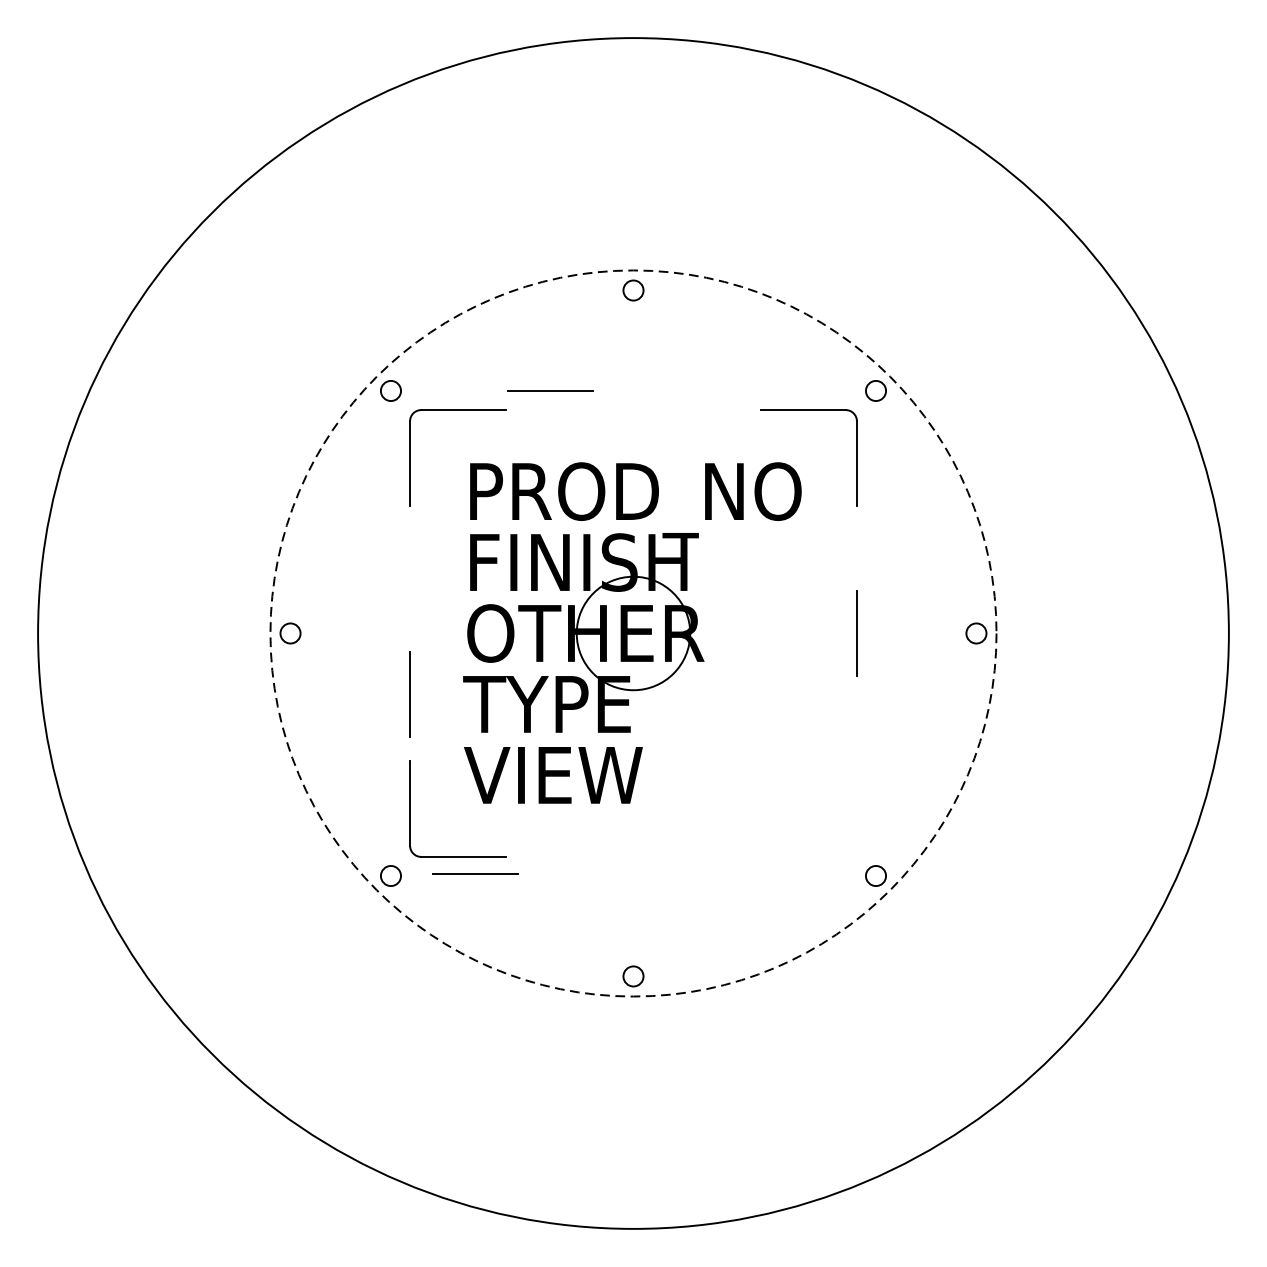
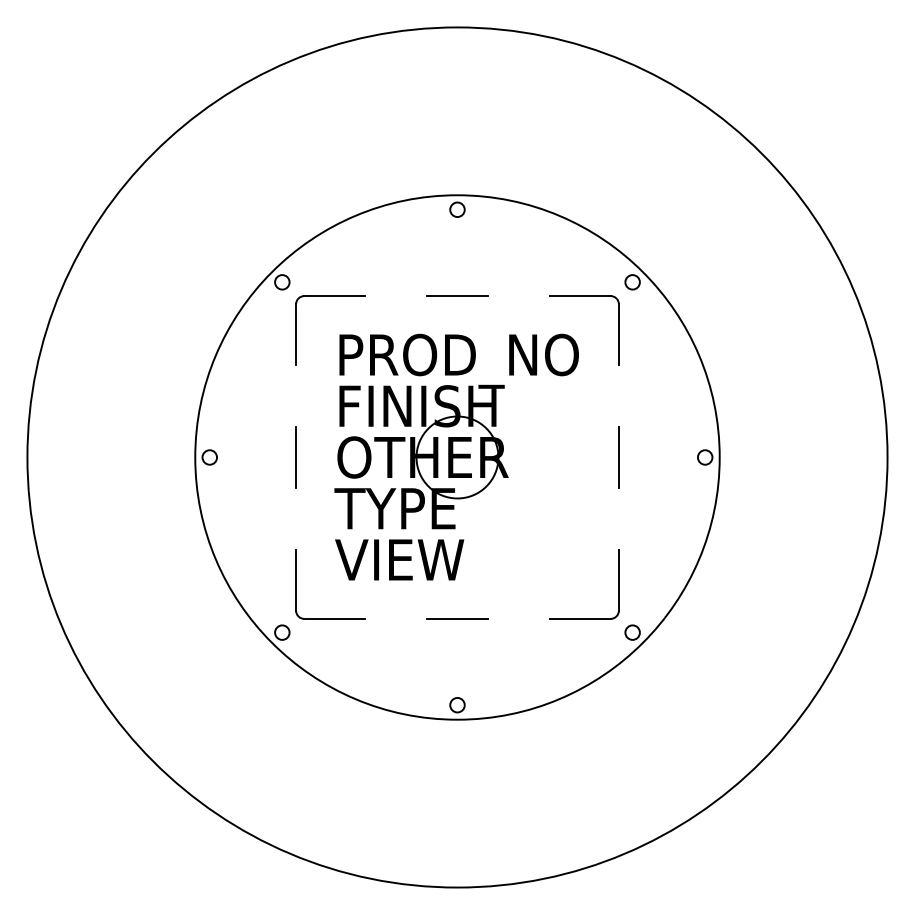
line: (550, 389) -> (457, 295), moved
circle: (633, 633) -> (457, 457), dashed -> solid
line: (409, 694) -> (295, 457), moved
part: (856, 809) -> (618, 584), added
line: (475, 873) -> (457, 618), moved

